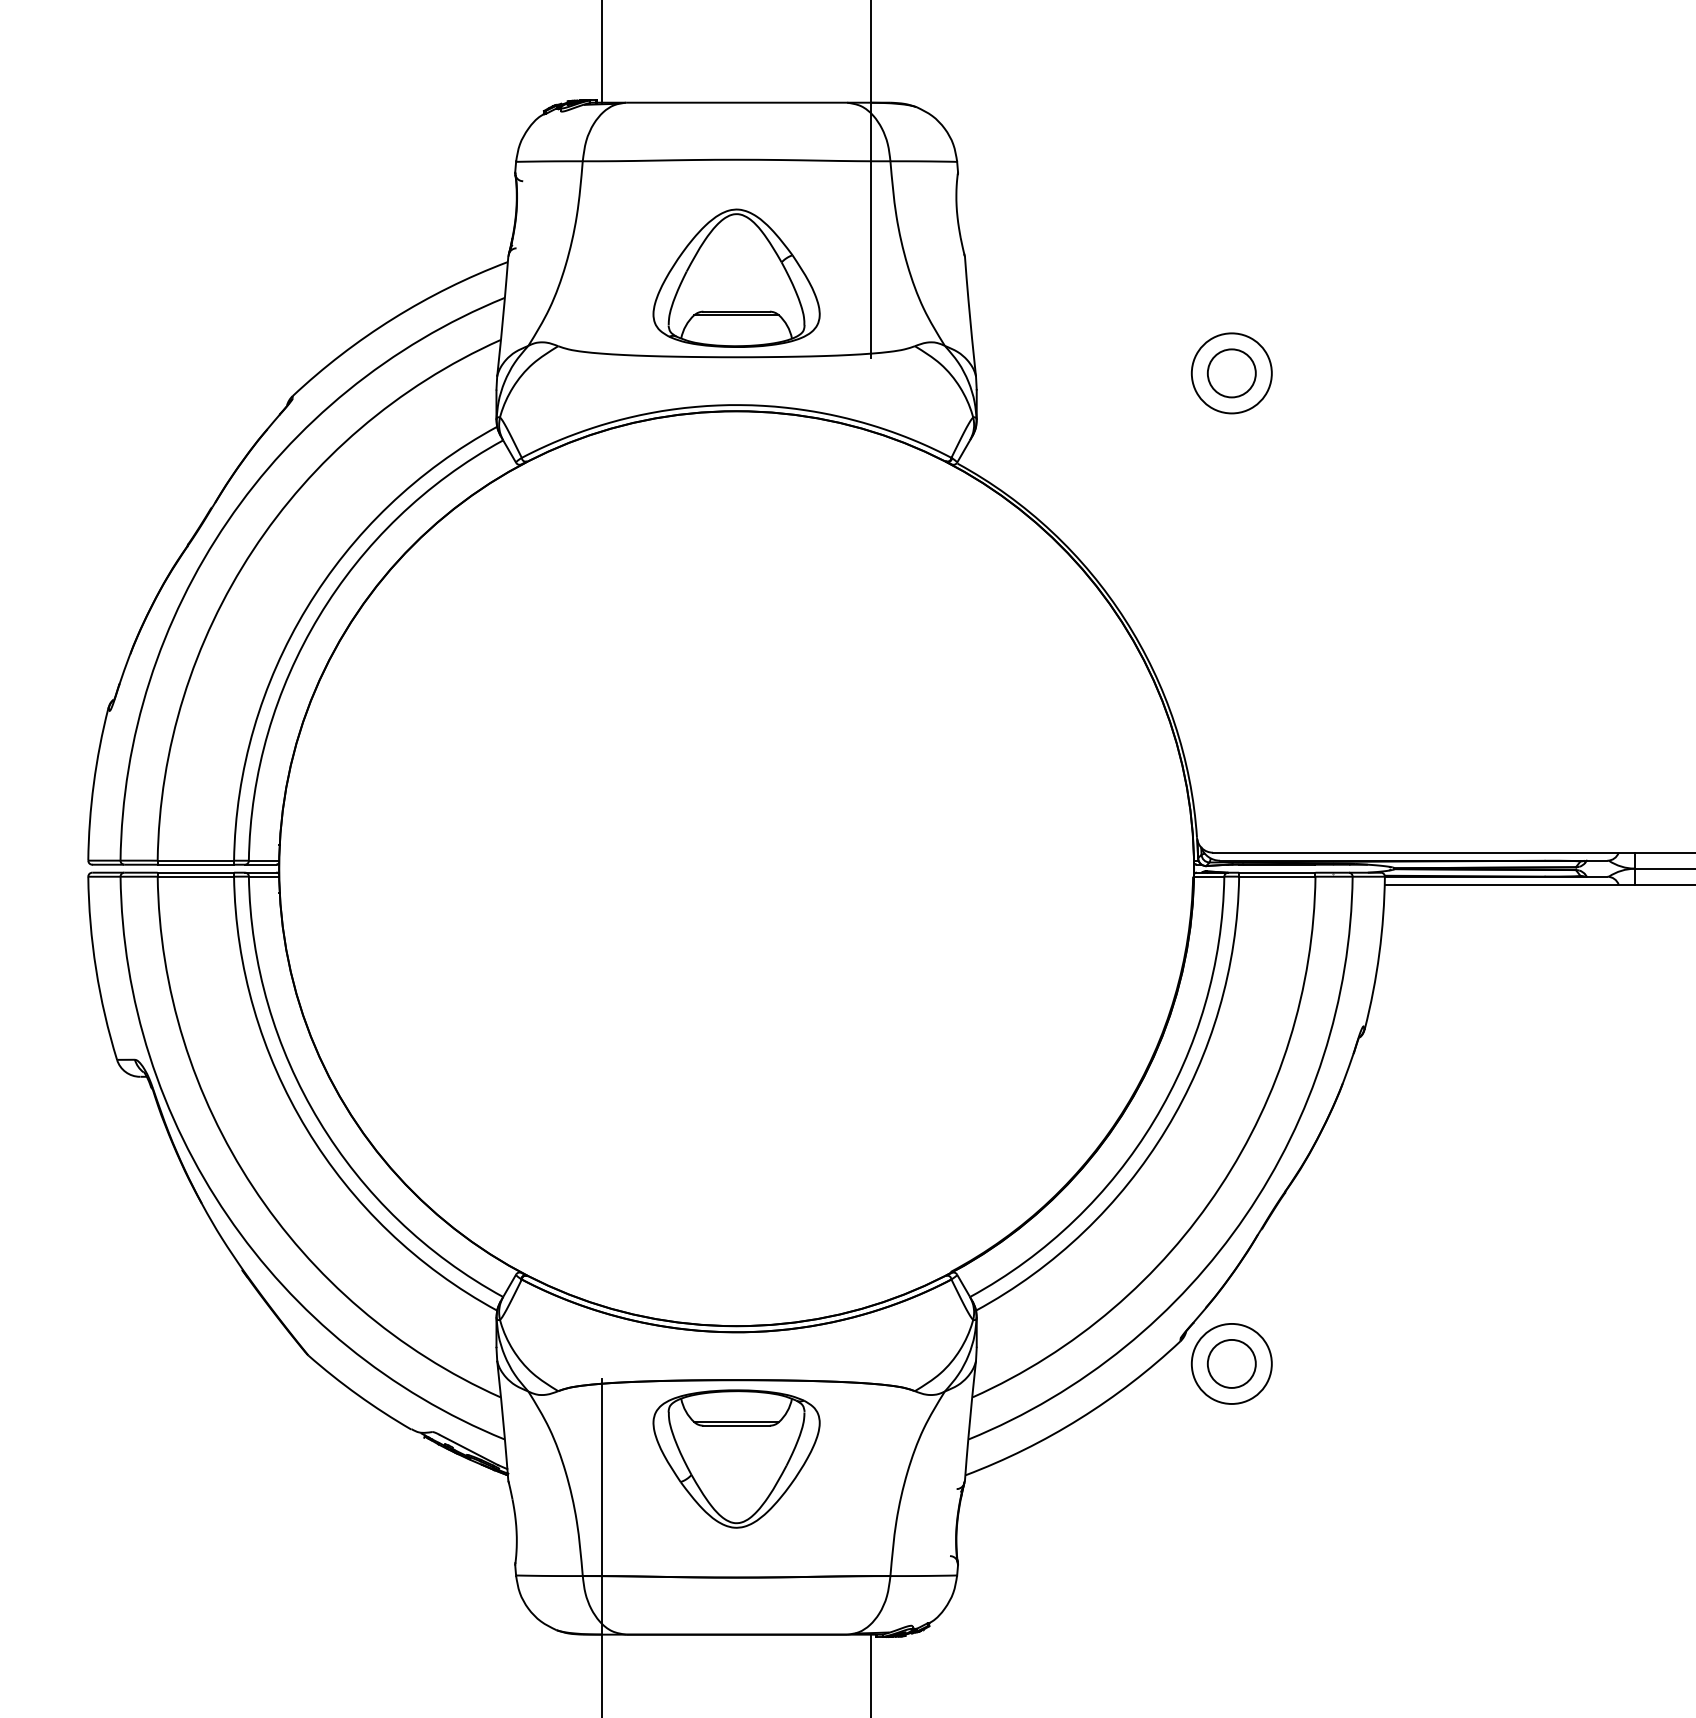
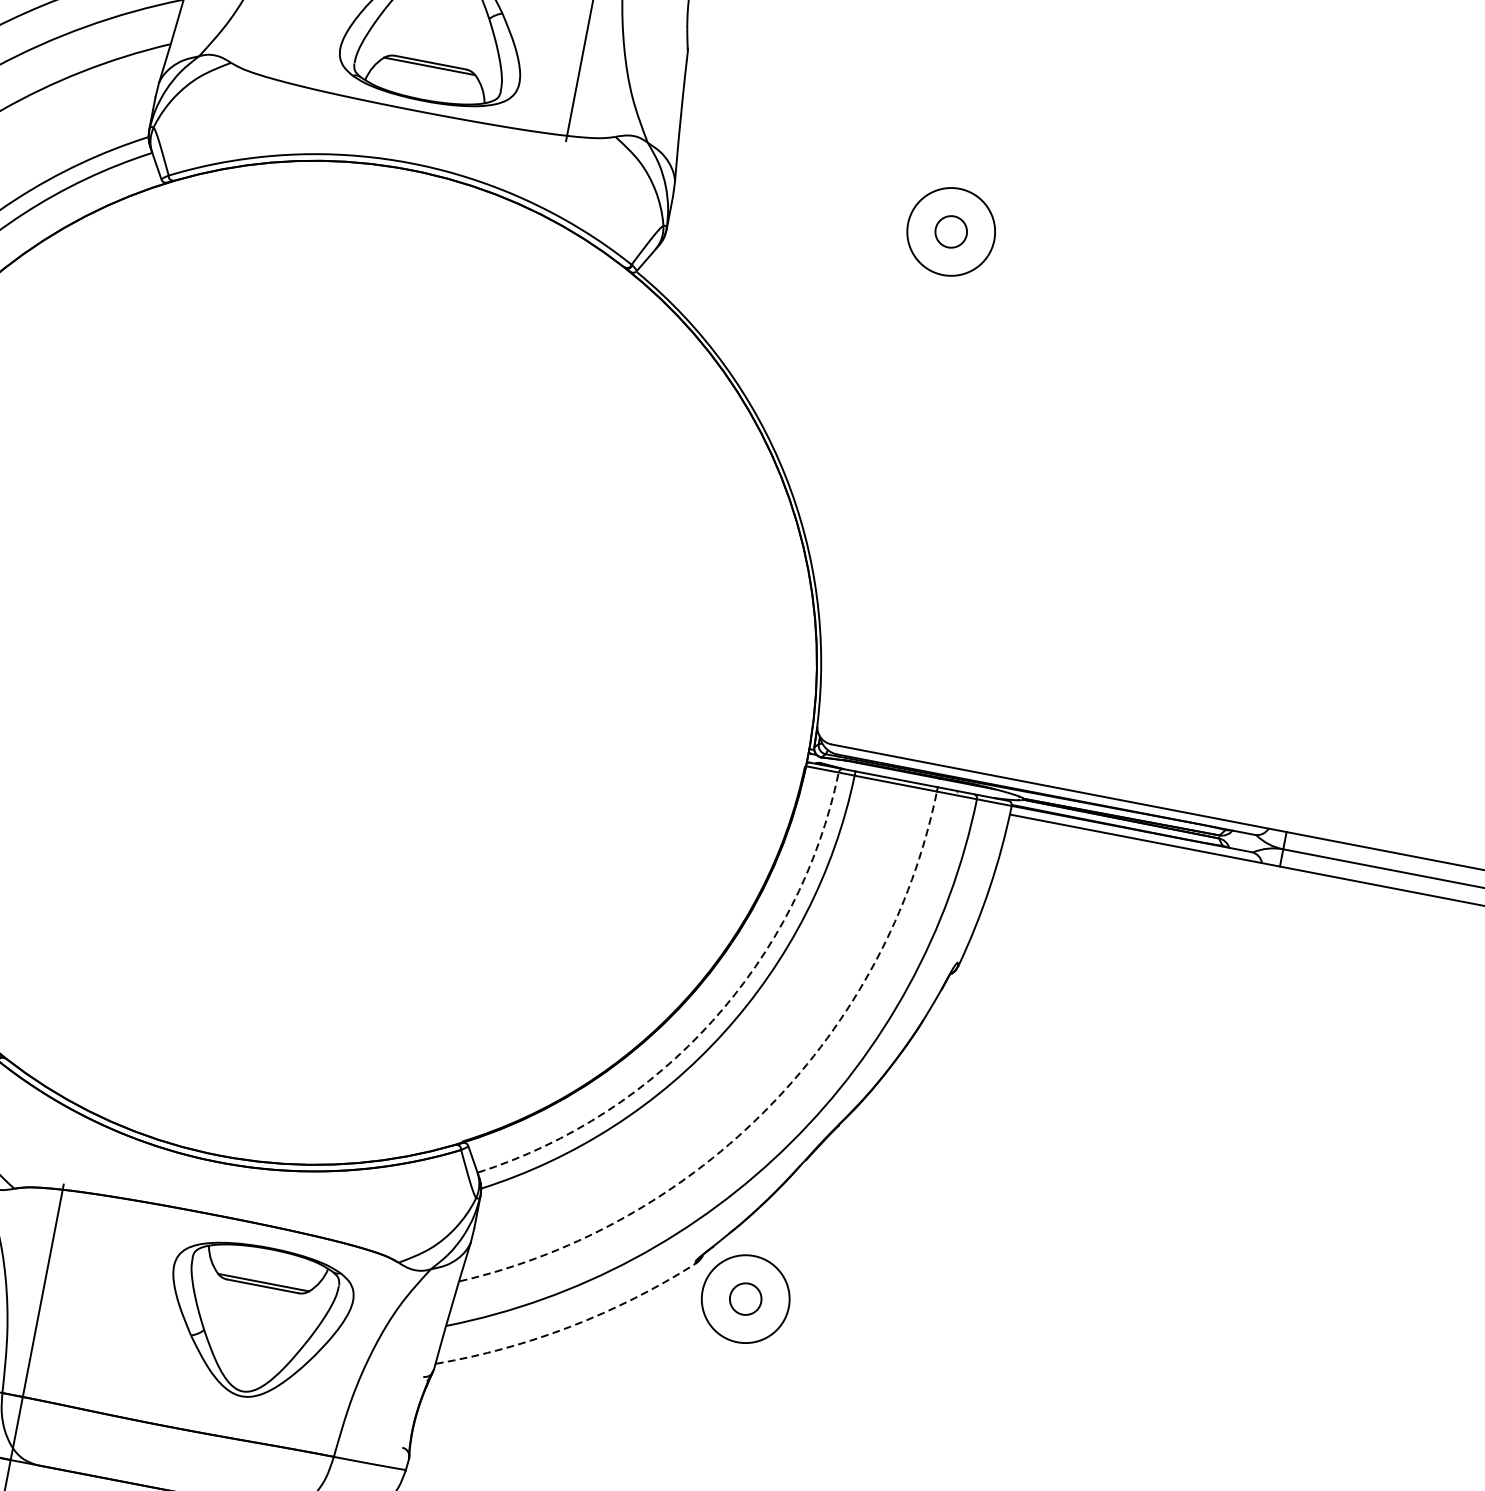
circle: (1231, 373) -> (950, 231), size x0.6
arc: (1154, 1120) -> (712, 1020), solid -> dashed
arc: (1220, 1187) -> (770, 1106), solid -> dashed
circle: (1231, 1363) -> (745, 1298), size x0.6
arc: (1079, 1418) -> (570, 1326), solid -> dashed
part: (736, 1458) -> (256, 1321), moved

